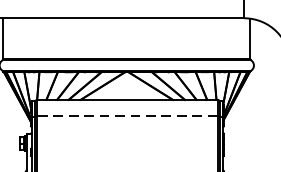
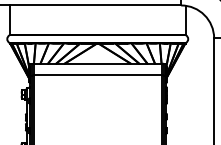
line: (126, 115) -> (97, 74), dashed -> solid

